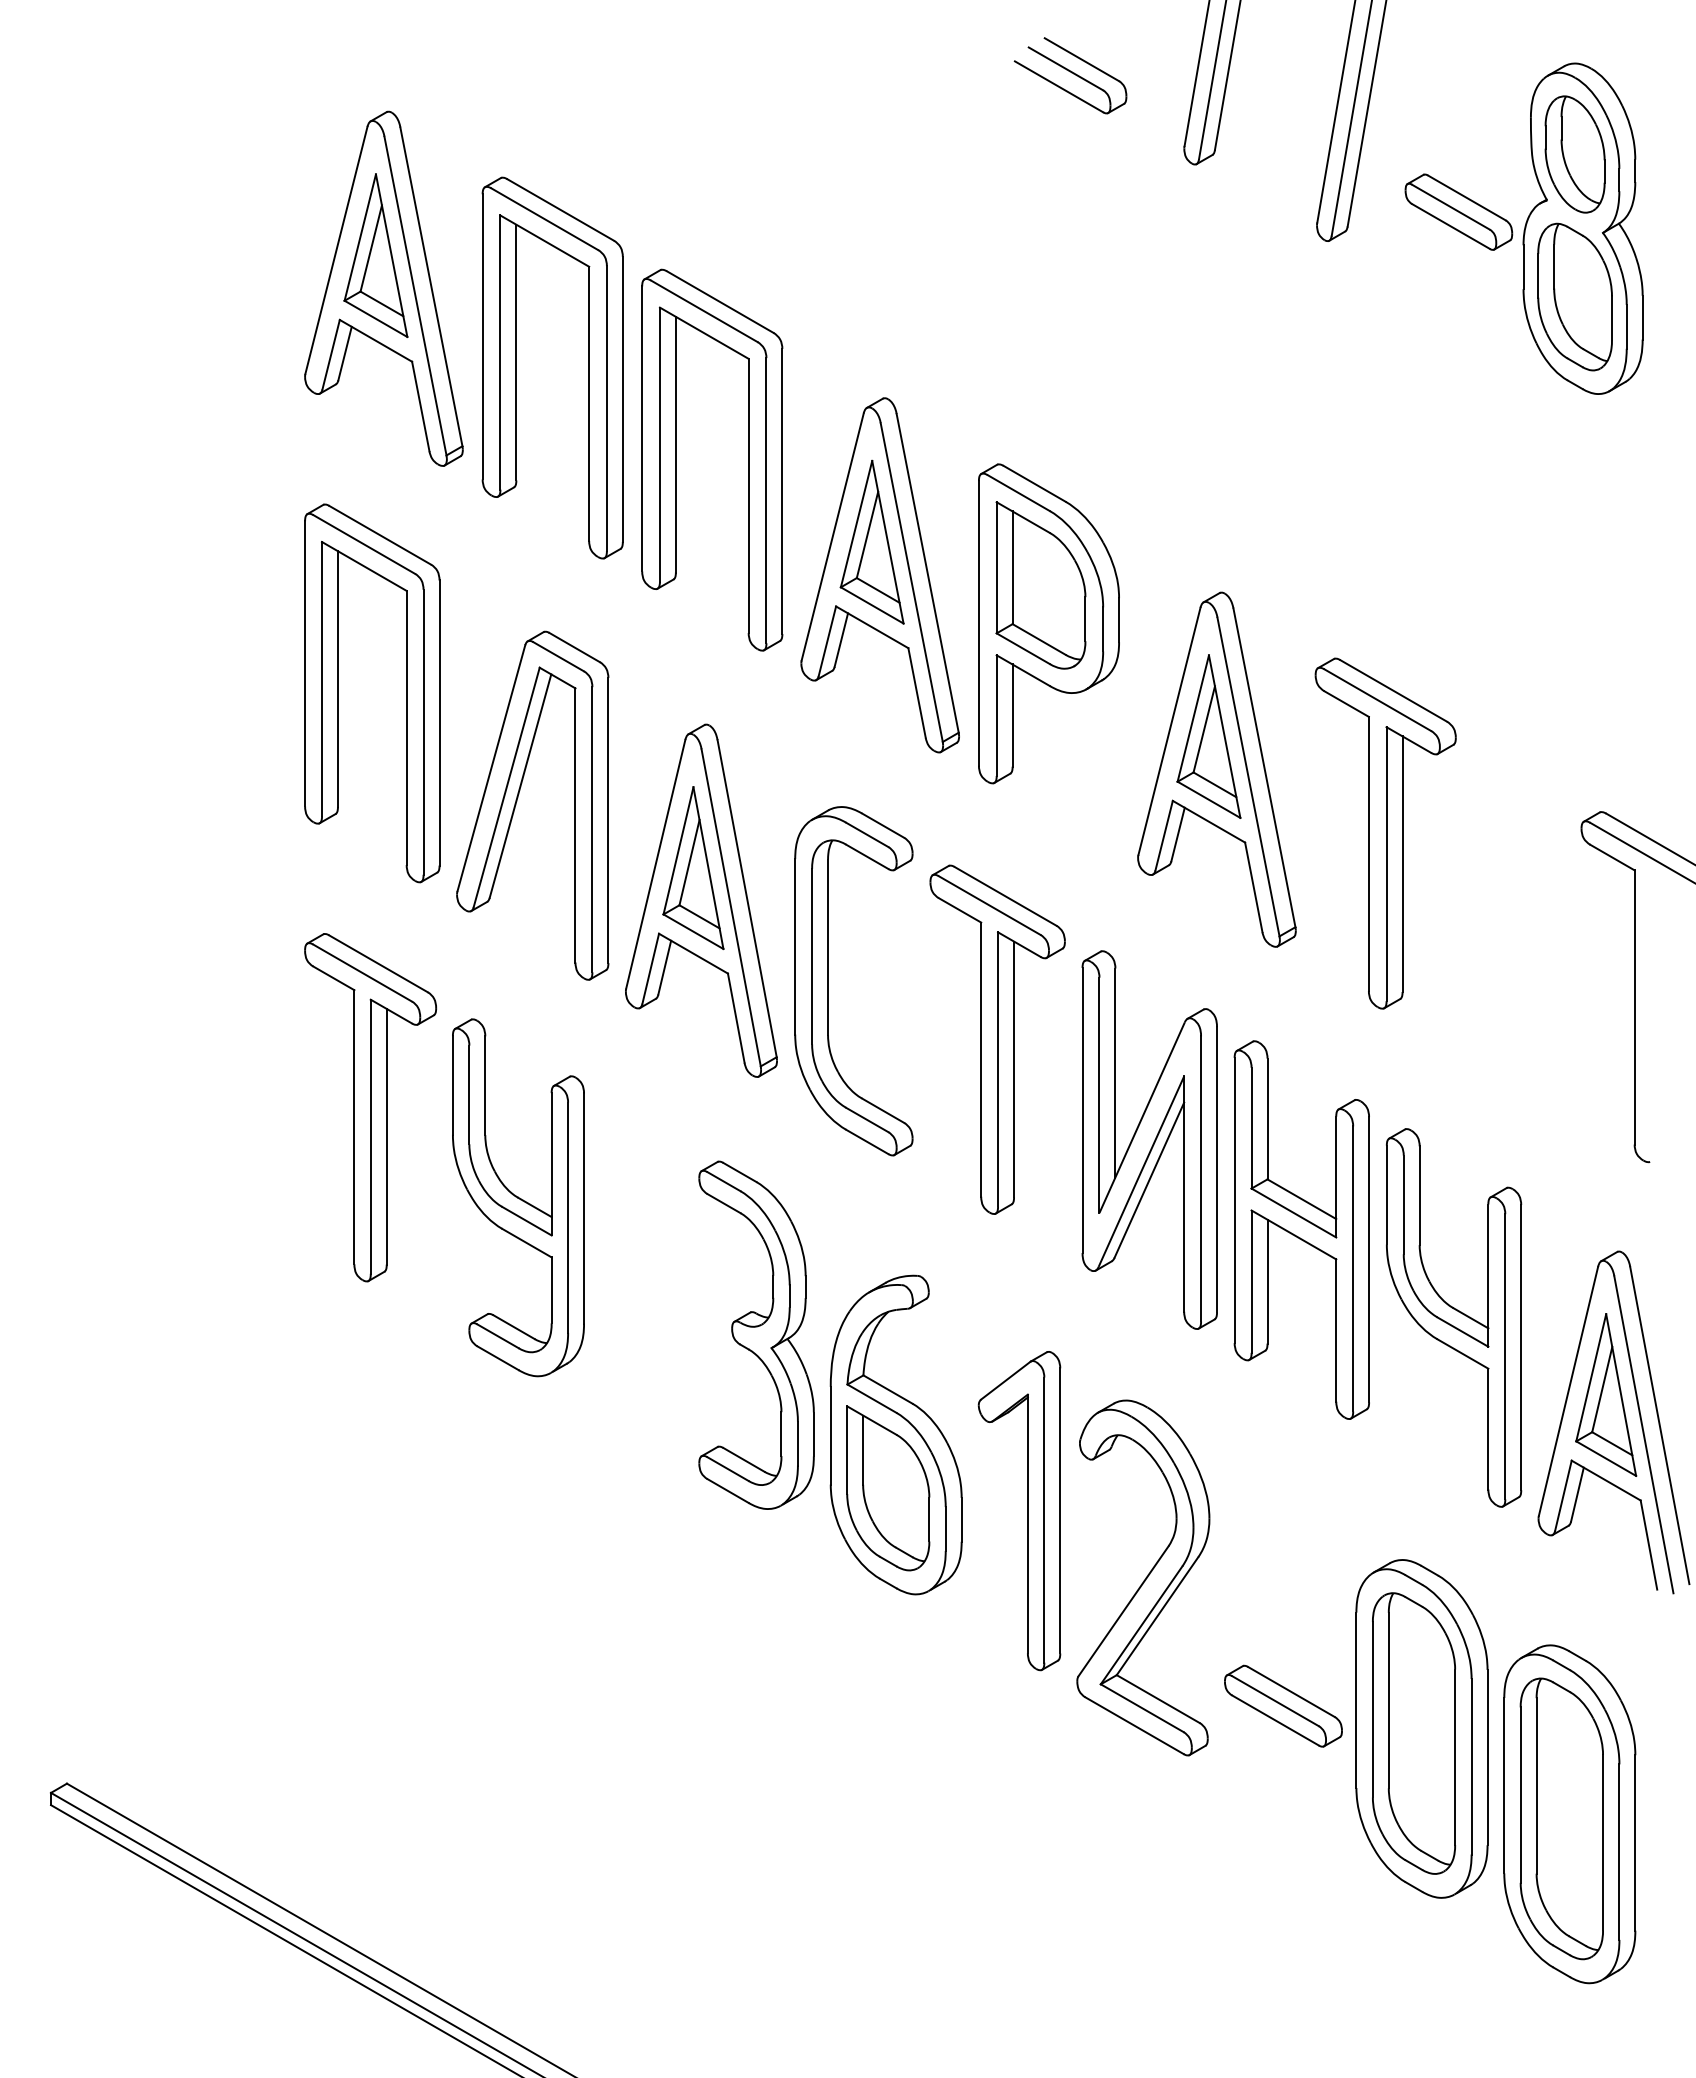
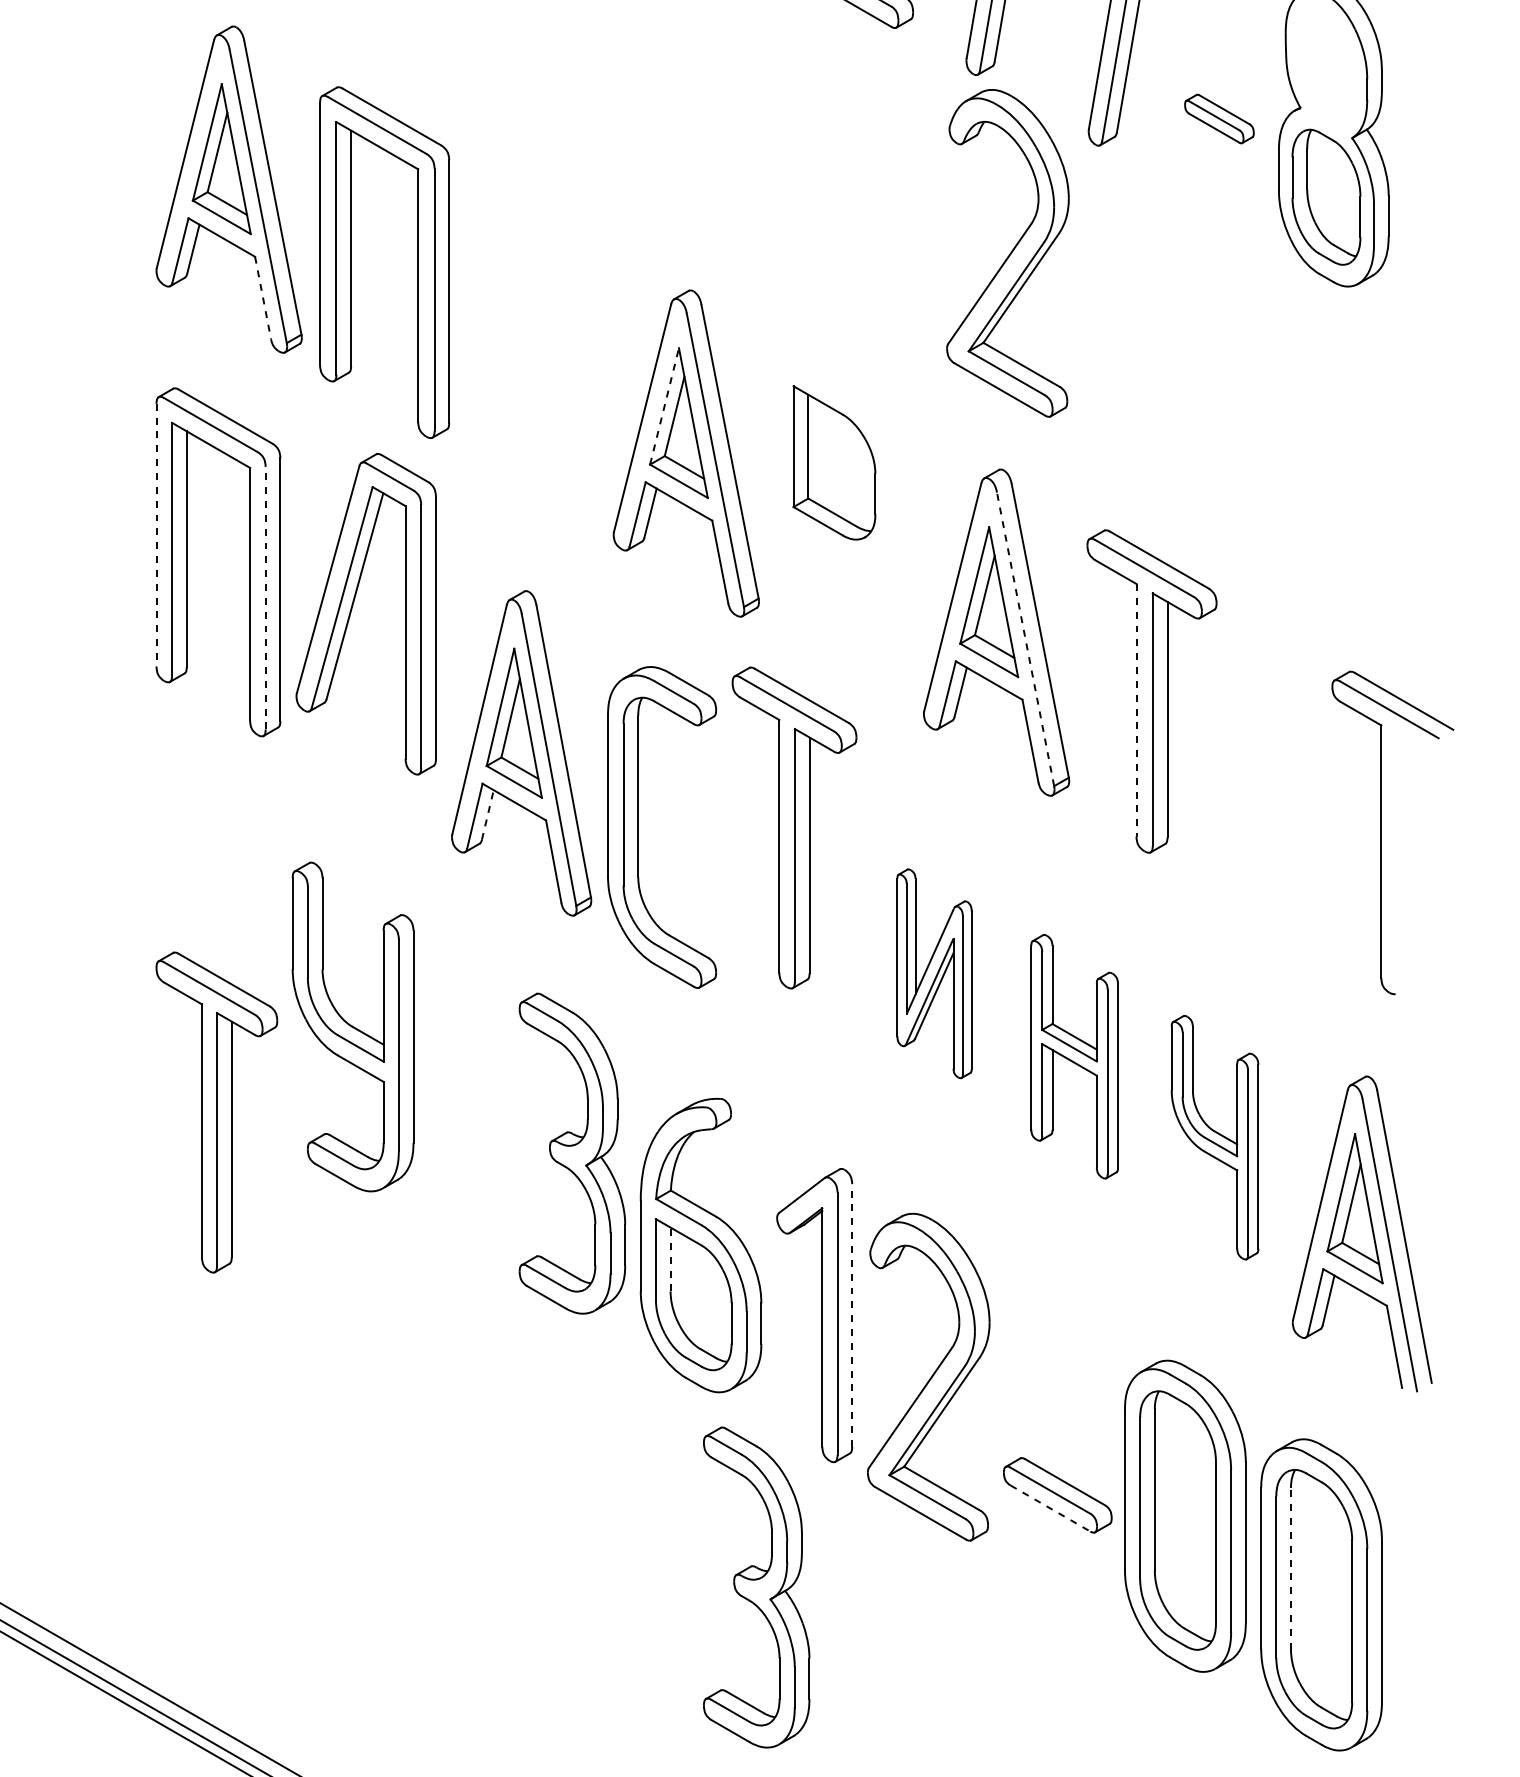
part: (1574, 154) -> (1325, 65), removed
part: (1458, 211) -> (1219, 118), size x0.7
part: (1229, 357) -> (1008, 252), added
line: (420, 406) -> (262, 298), solid -> dashed
part: (676, 459) -> (498, 346), removed
line: (856, 523) -> (664, 405), solid -> dashed
part: (1048, 623) -> (841, 497), removed
line: (305, 663) -> (156, 534), solid -> dashed
line: (423, 732) -> (265, 598), solid -> dashed
line: (1248, 776) -> (1025, 638), solid -> dashed
part: (517, 801) -> (352, 610), moved
line: (1368, 854) -> (1136, 710), solid -> dashed
line: (664, 967) -> (487, 814), solid -> dashed
part: (997, 1039) -> (794, 827), moved
part: (370, 1107) -> (216, 1112), moved
part: (1149, 1139) -> (934, 973), size x0.6
part: (1301, 1229) -> (1074, 1056), size x0.7
part: (1454, 1317) -> (1215, 1137), size x0.7
line: (863, 1450) -> (670, 1259), solid -> dashed
line: (1060, 1510) -> (852, 1315), solid -> dashed
line: (1275, 1720) -> (1050, 1508), solid -> dashed
line: (1536, 1785) -> (1290, 1568), solid -> dashed
part: (956, 1805) -> (756, 1586), added

